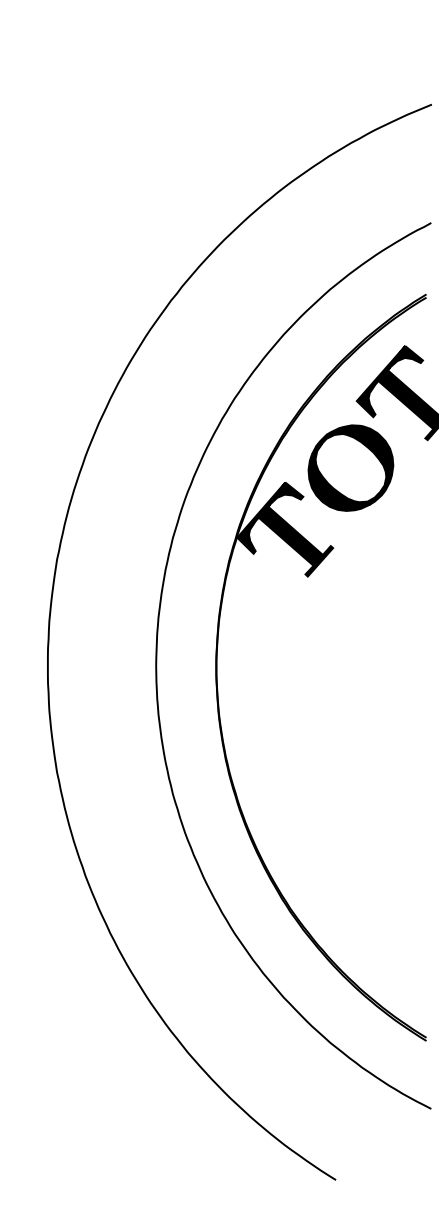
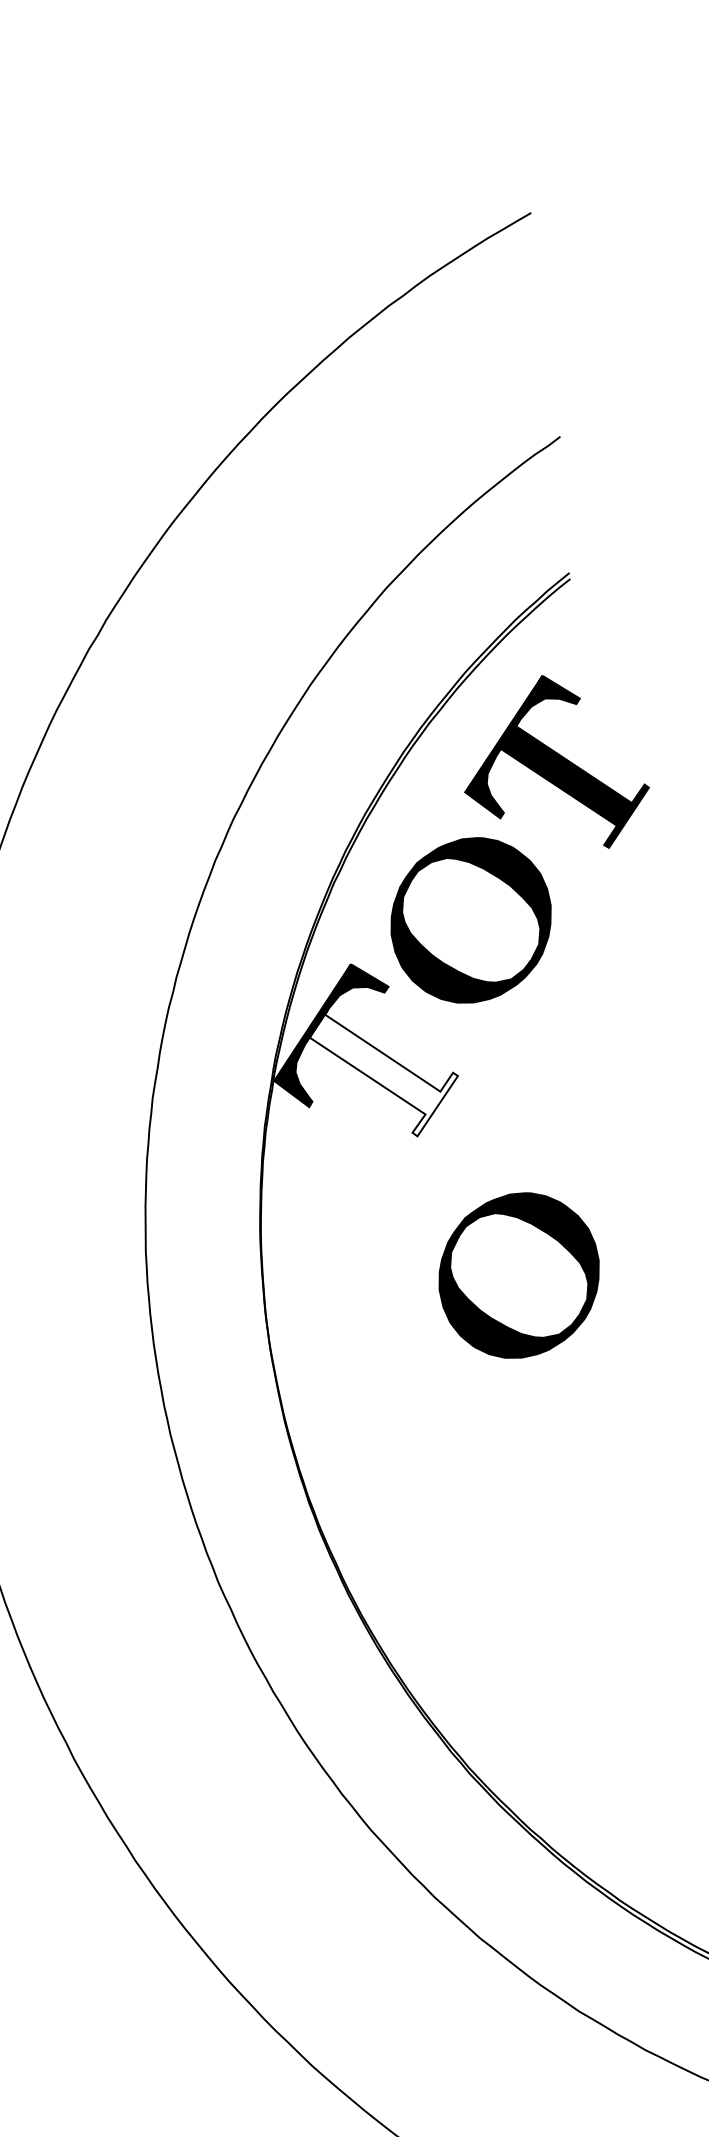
fill: (295, 540) -> (384, 1071), removed
part: (350, 655) -> (518, 1274), added

